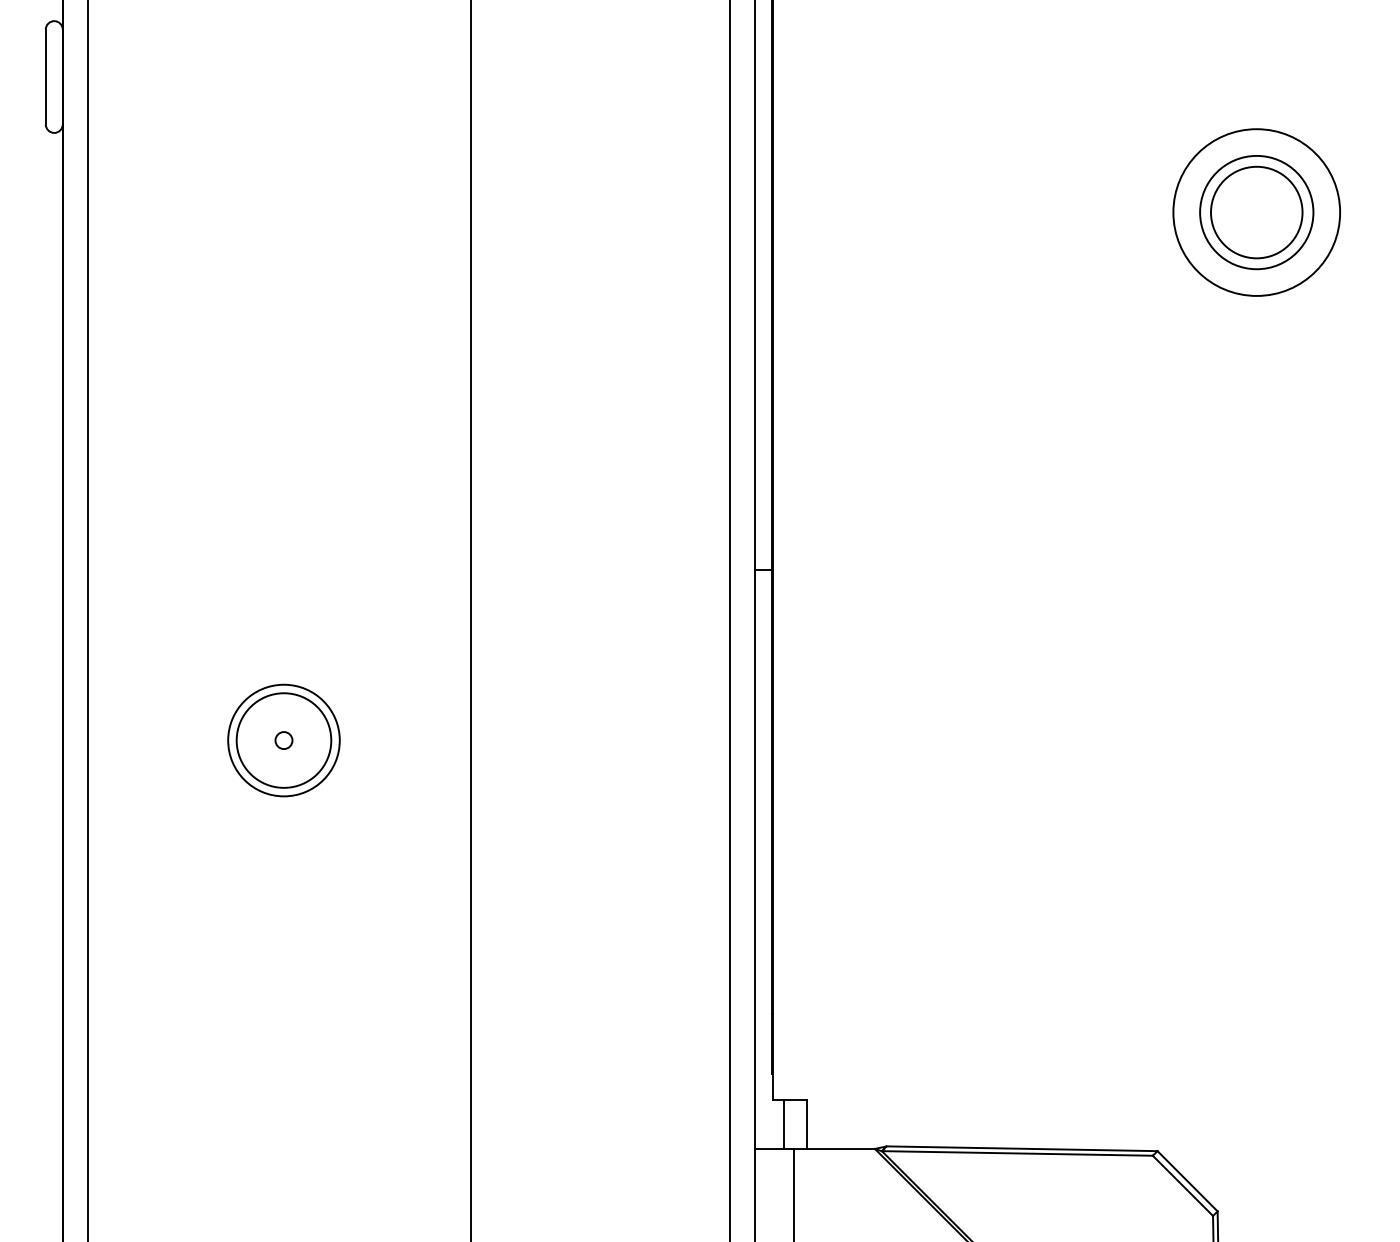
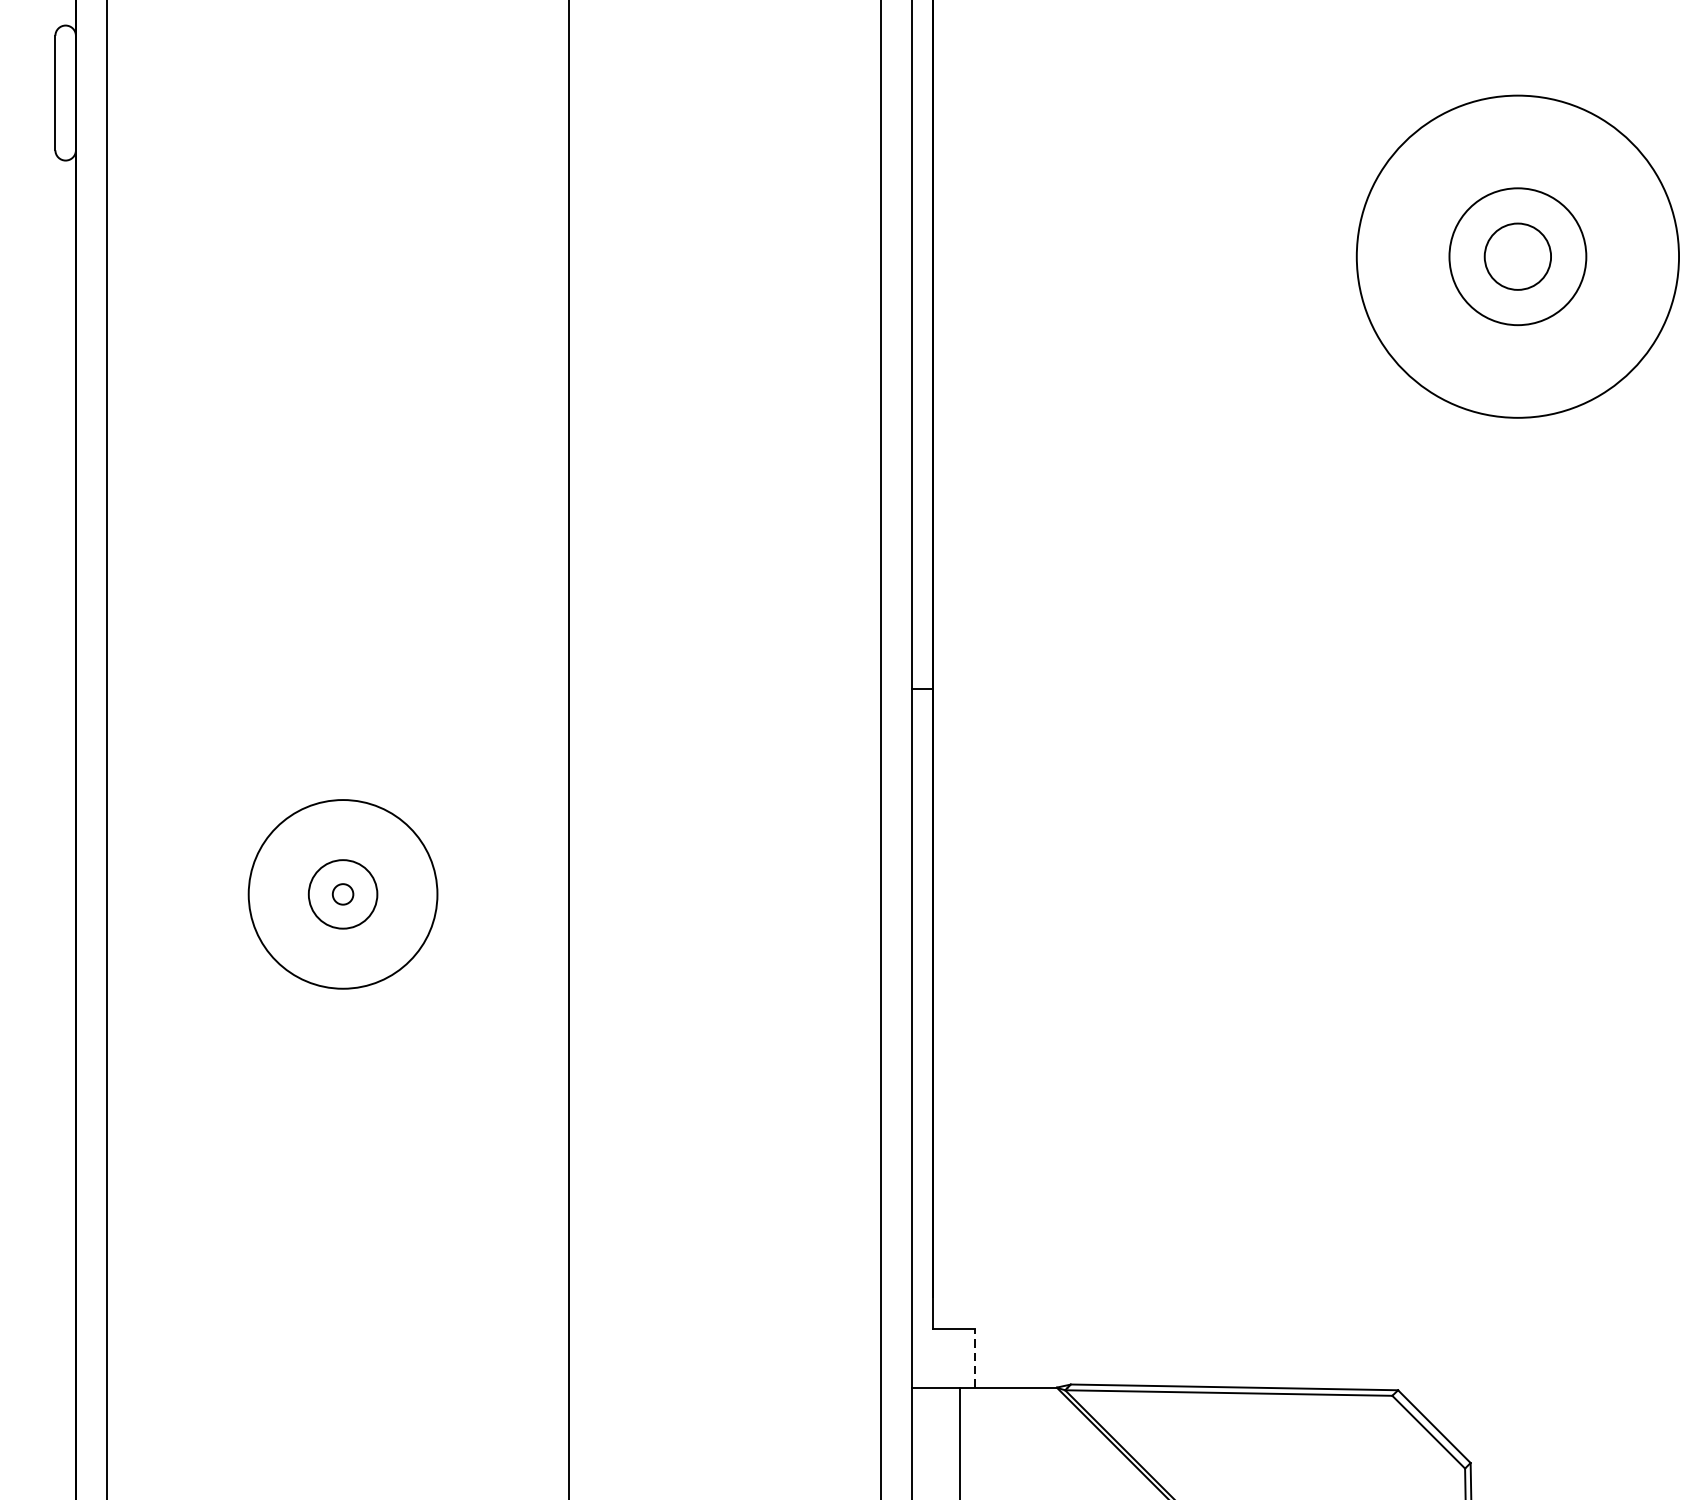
circle: (1256, 212) -> (1517, 256), size x0.6
circle: (1256, 212) -> (1517, 256), size x1.6
circle: (283, 740) -> (342, 894), size x0.6
circle: (283, 740) -> (342, 894), size x1.4
line: (784, 1124) -> (947, 1358), removed
line: (806, 1124) -> (974, 1358), solid -> dashed

